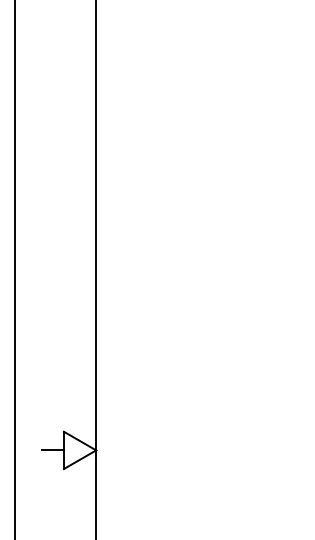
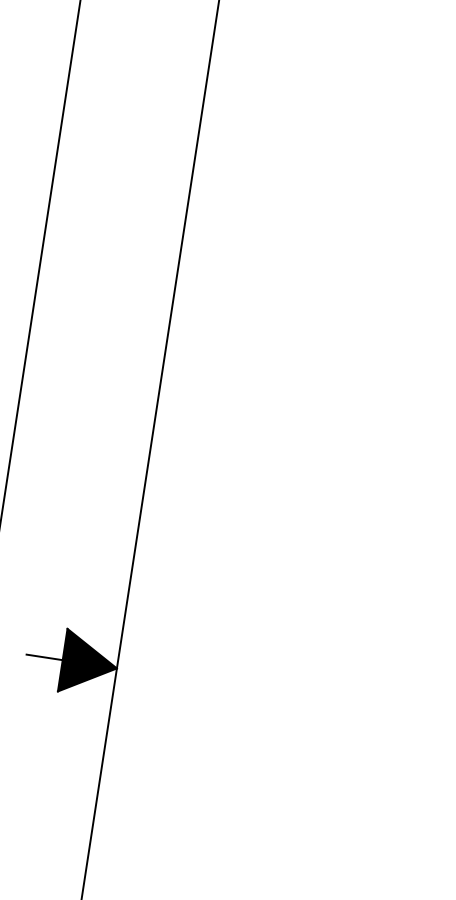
fill: (79, 450) -> (88, 664), added

